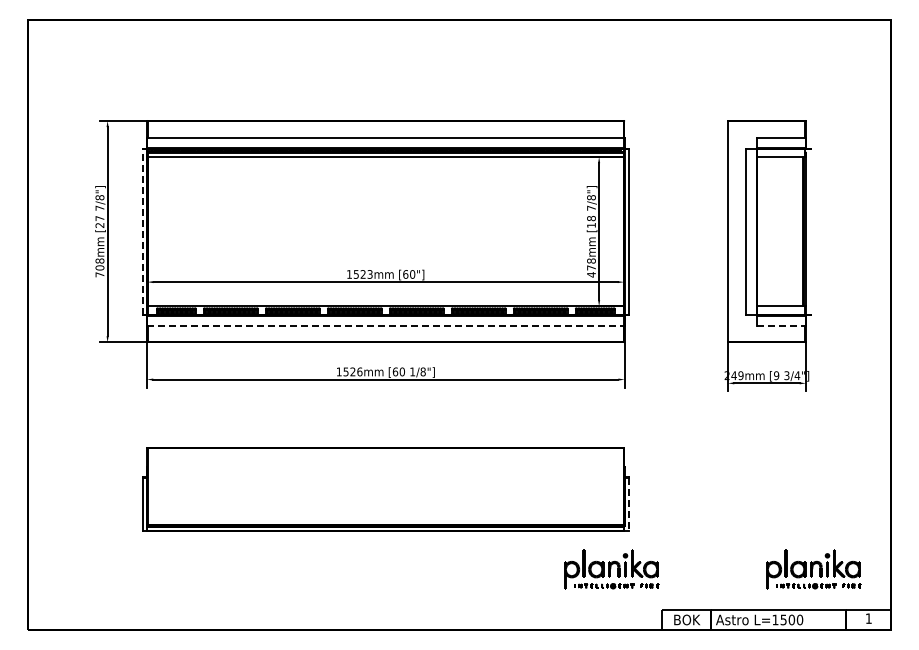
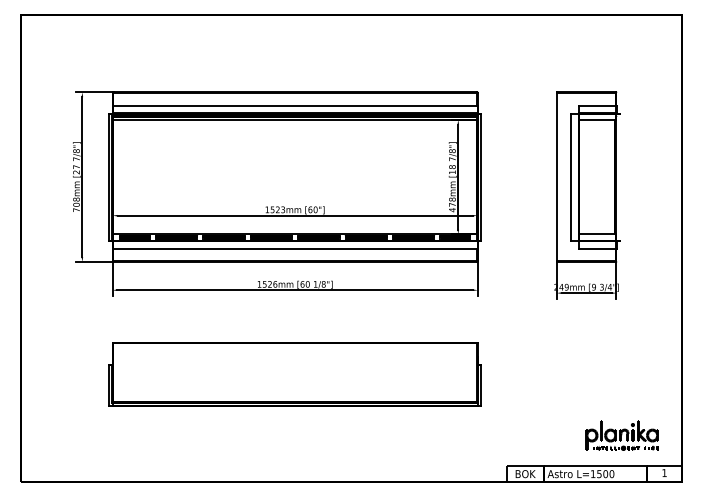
line: (142, 231) -> (109, 176), dashed -> solid
line: (385, 325) -> (294, 248), dashed -> solid
line: (782, 325) -> (598, 248), dashed -> solid
line: (629, 504) -> (481, 385), dashed -> solid
part: (611, 569) -> (467, 435), removed

